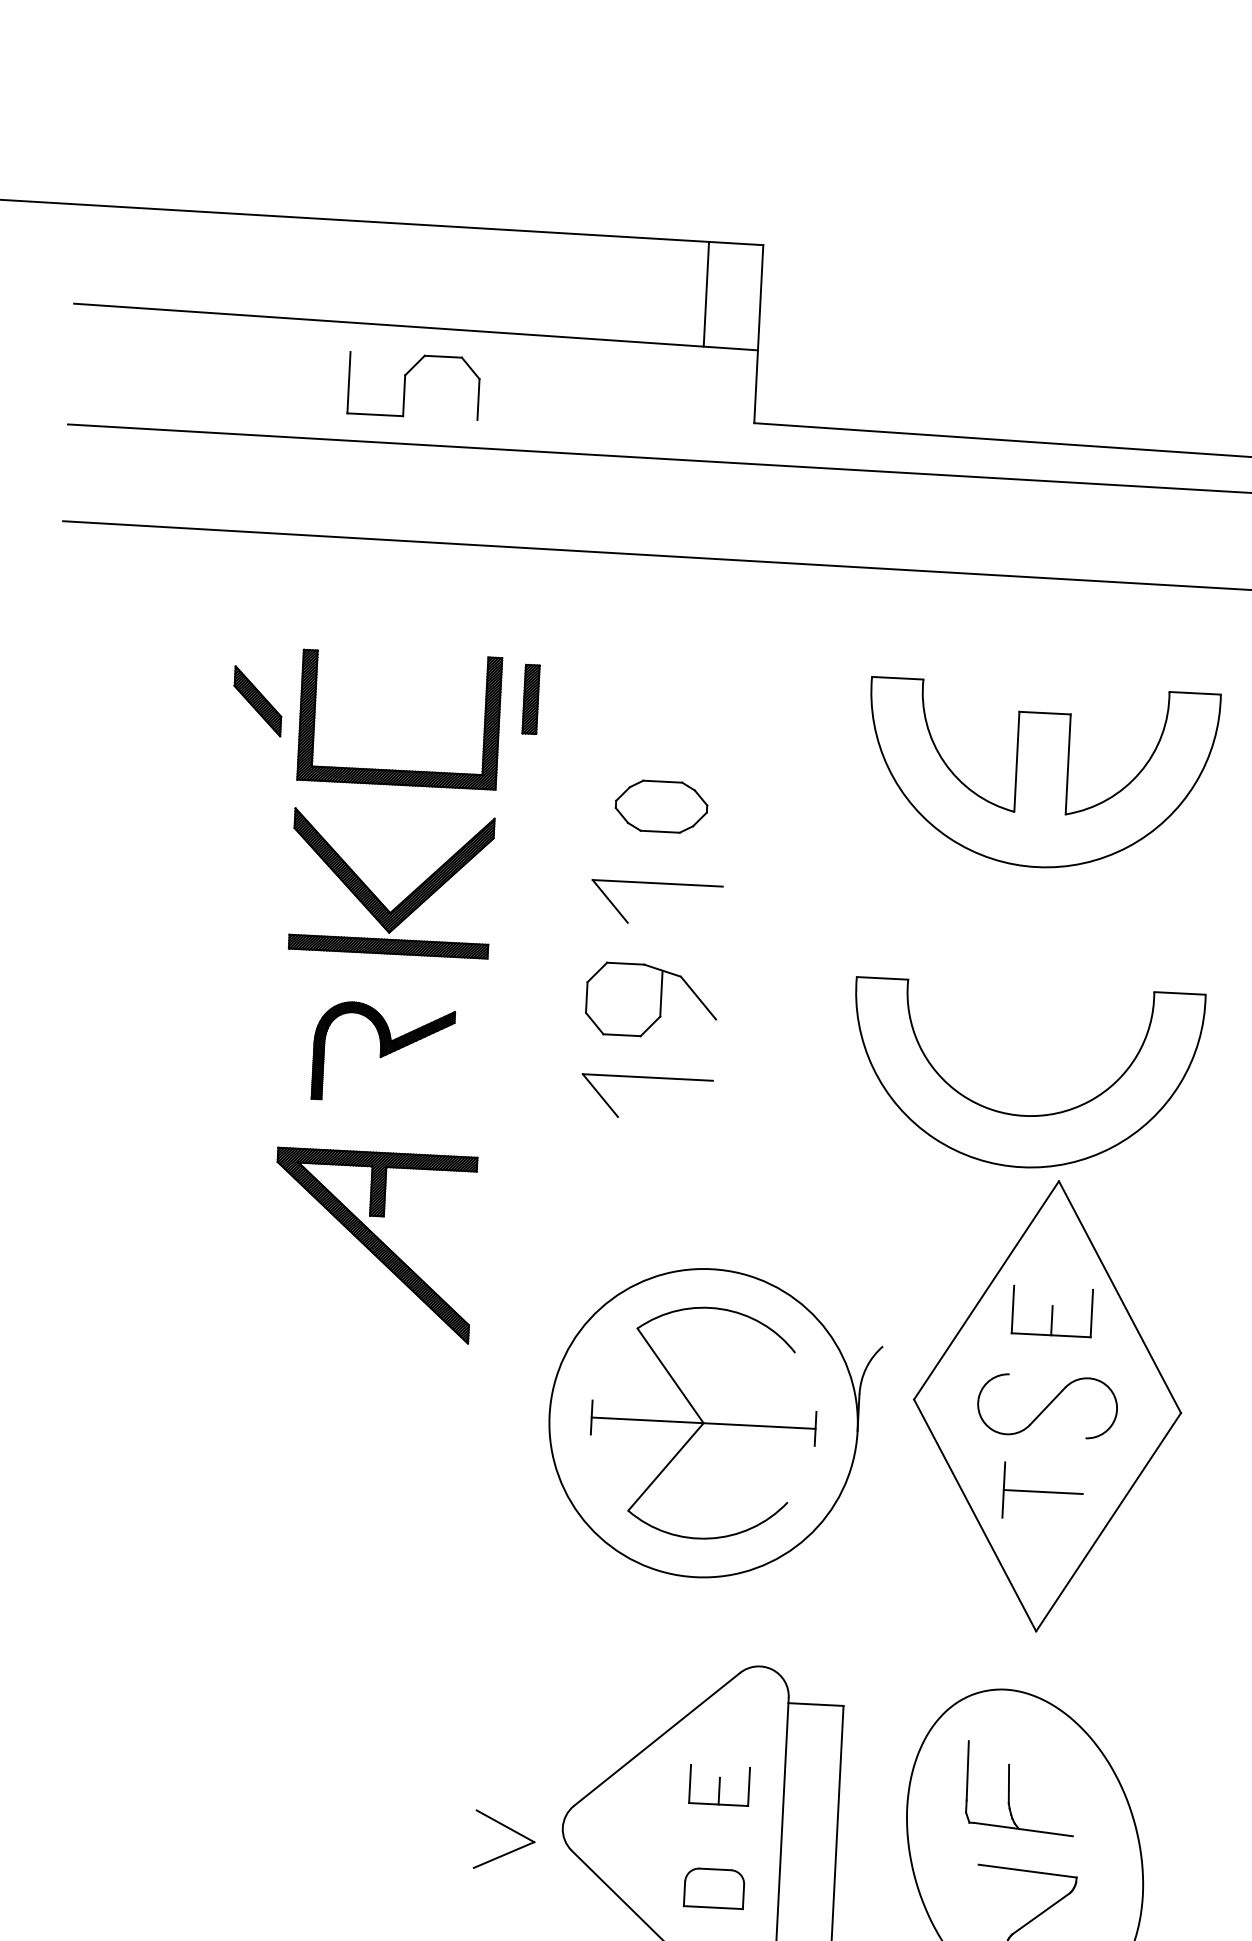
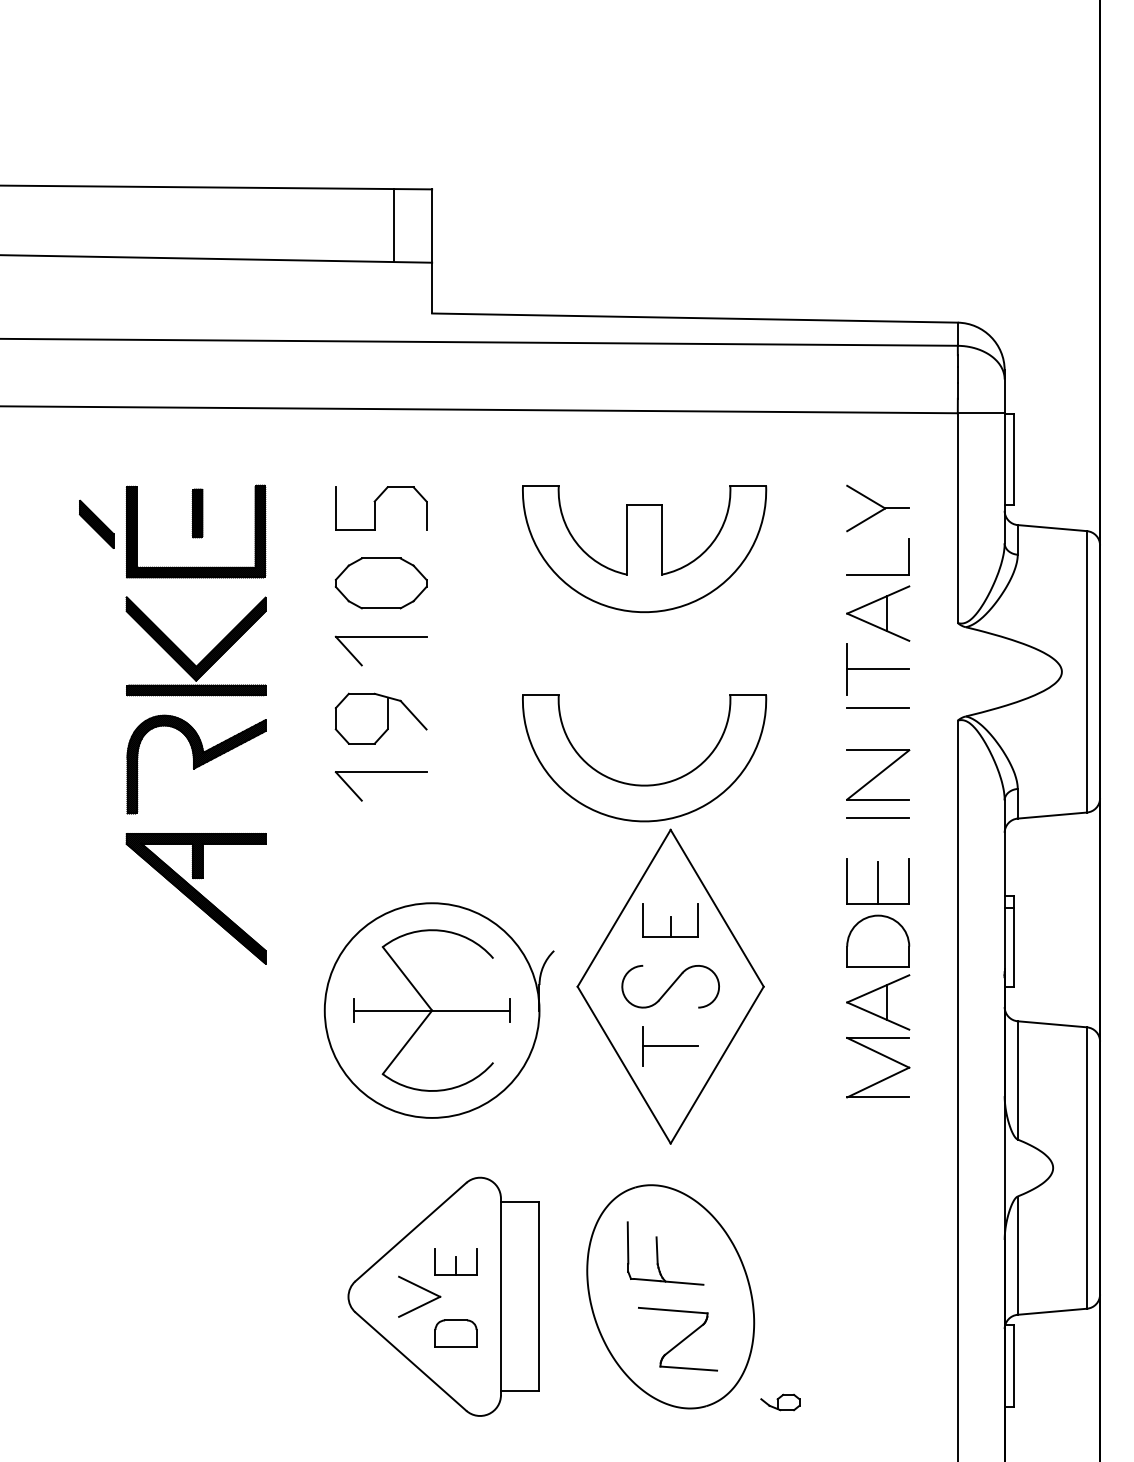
part: (414, 385) -> (381, 508), moved
part: (530, 699) -> (197, 513), moved
part: (660, 806) -> (380, 583), size x1.43
part: (383, 1053) -> (196, 764), size x1.43
part: (509, 1830) -> (422, 1289), moved

